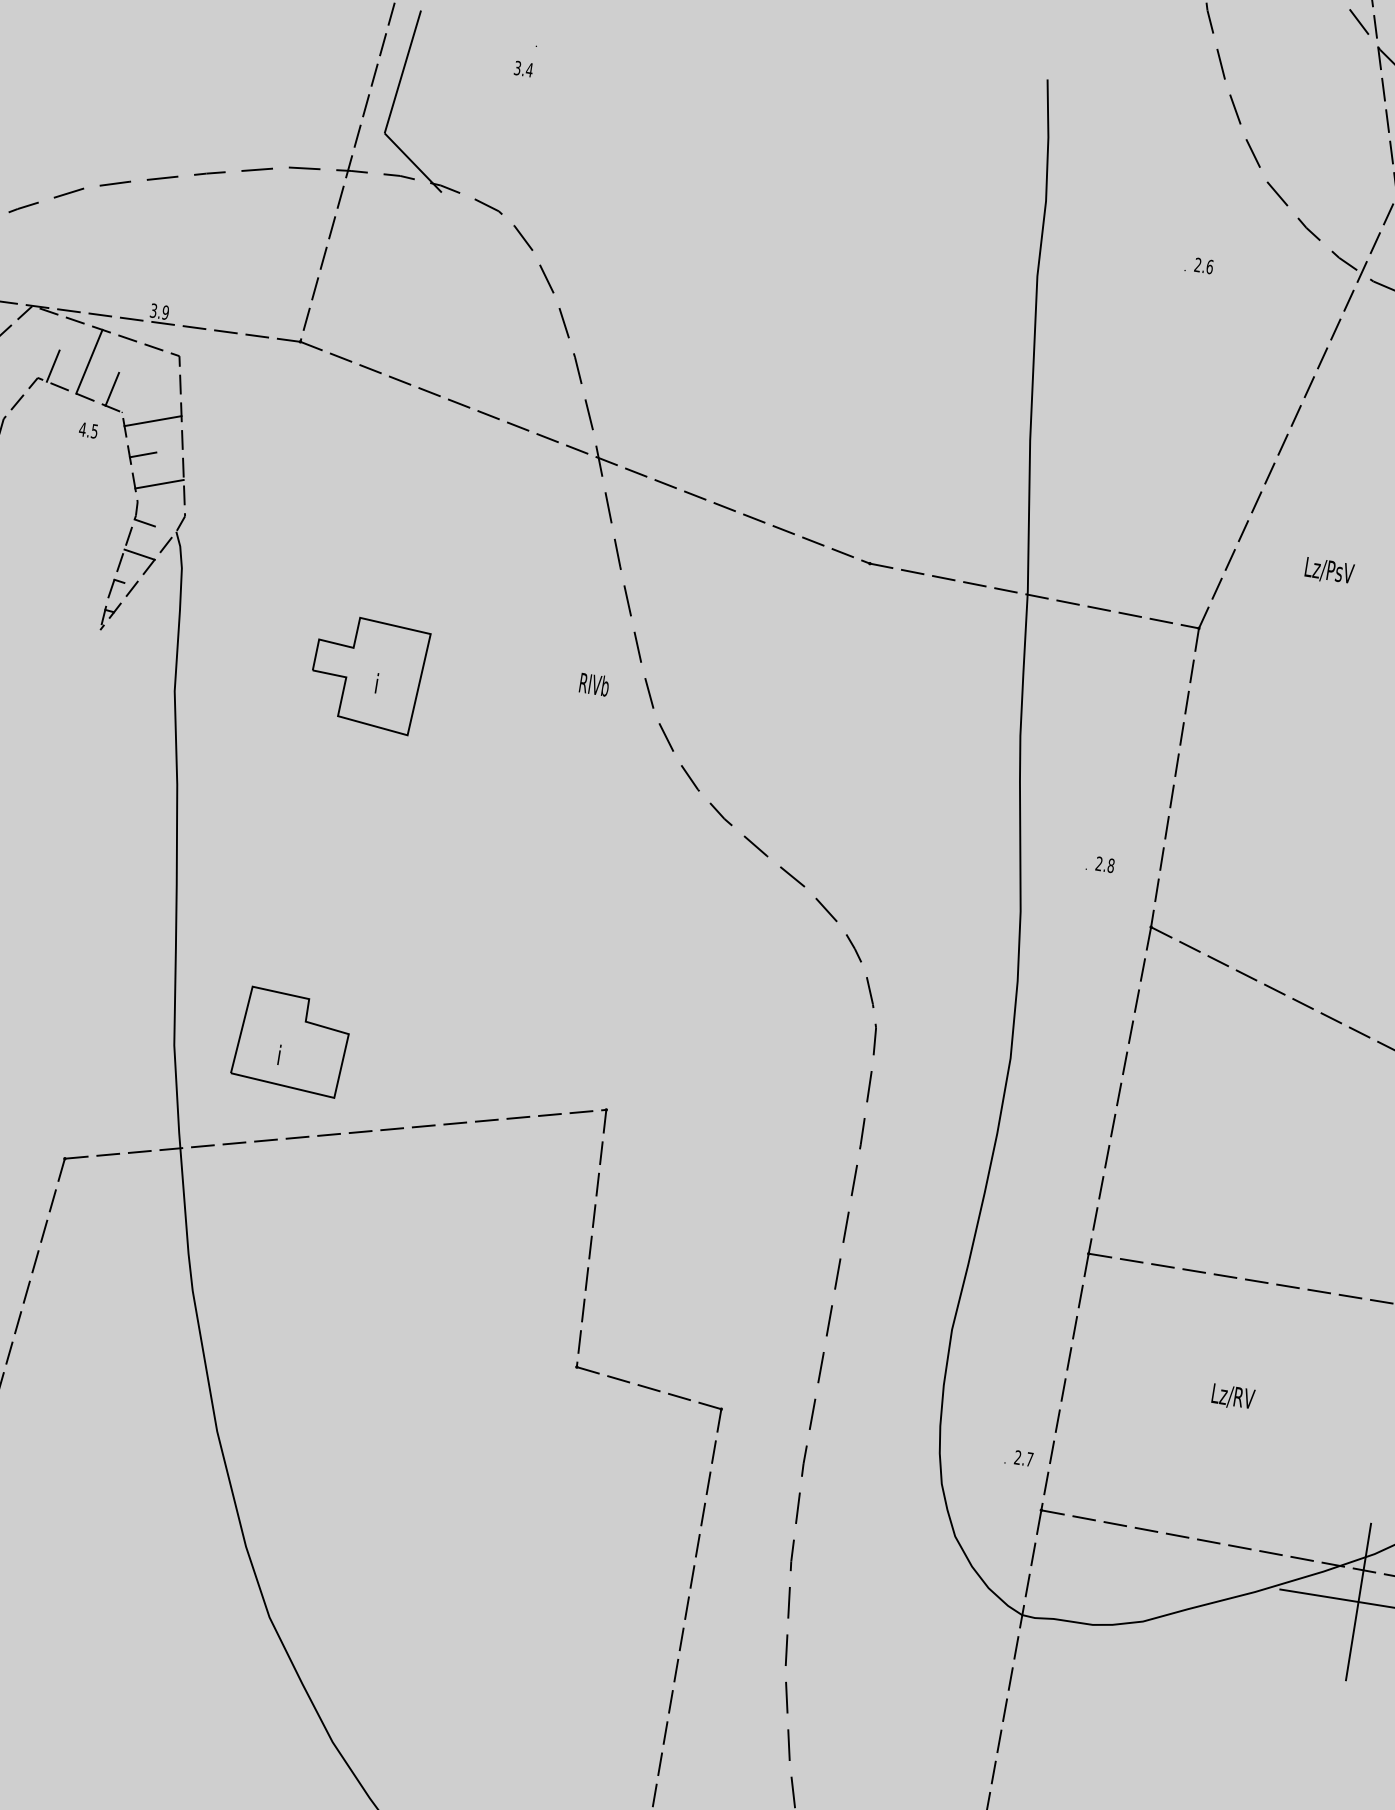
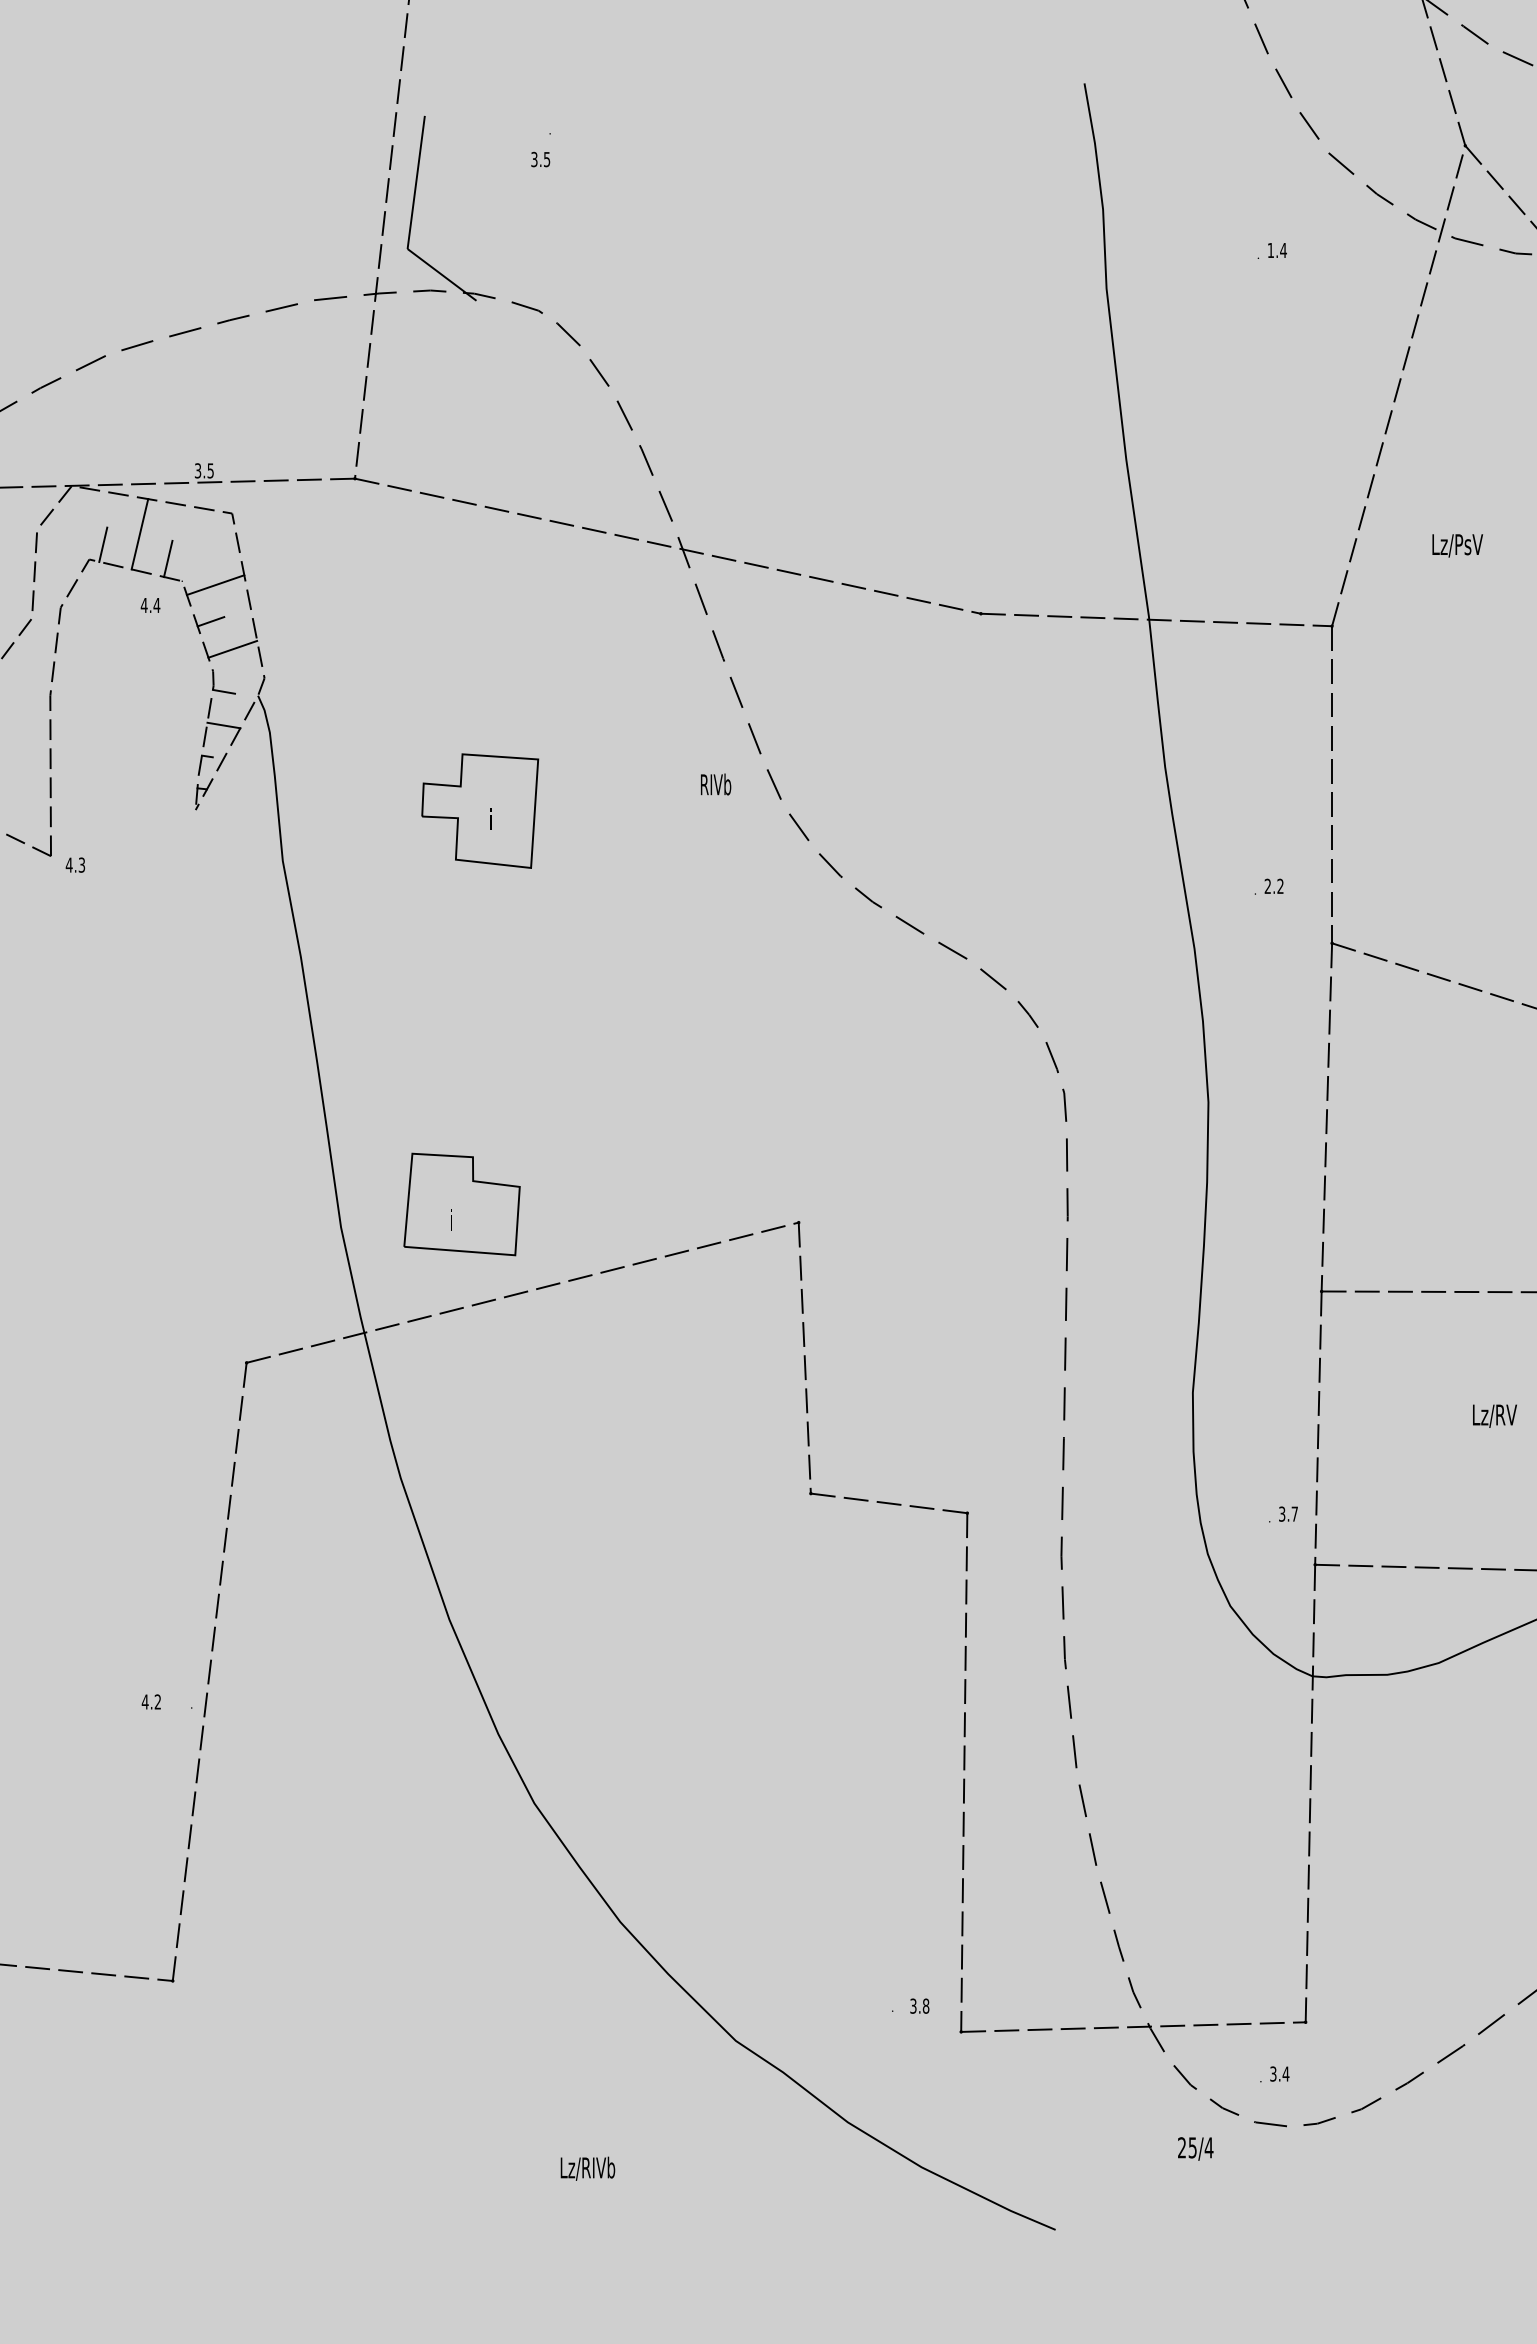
text: (529, 69) -> (546, 159), 3.4 -> 3.5
text: (1203, 265) -> (1276, 250), 2.6 -> 1.4
text: (165, 312) -> (210, 470), 3.9 -> 3.5
text: (94, 431) -> (156, 605), 4.5 -> 4.4
text: (1111, 865) -> (1280, 886), 2.8 -> 2.2
text: (1018, 1457) -> (1282, 1514), 2.7 -> 3.7

